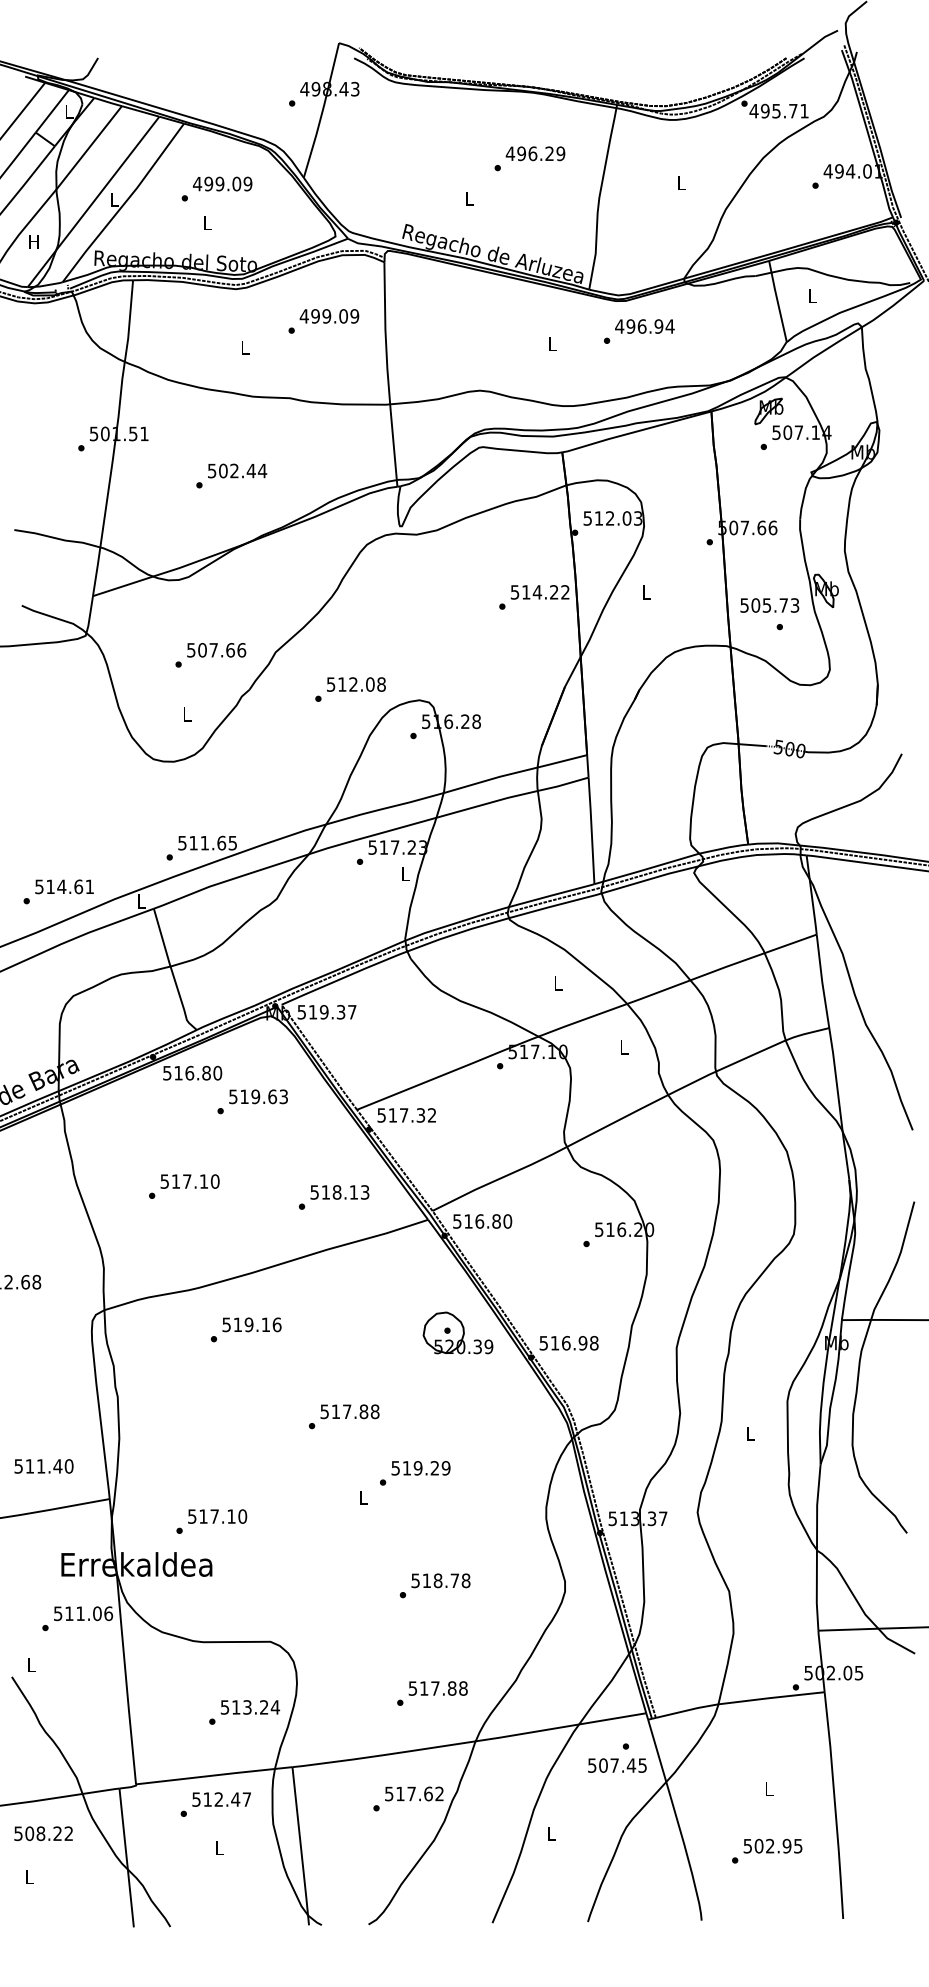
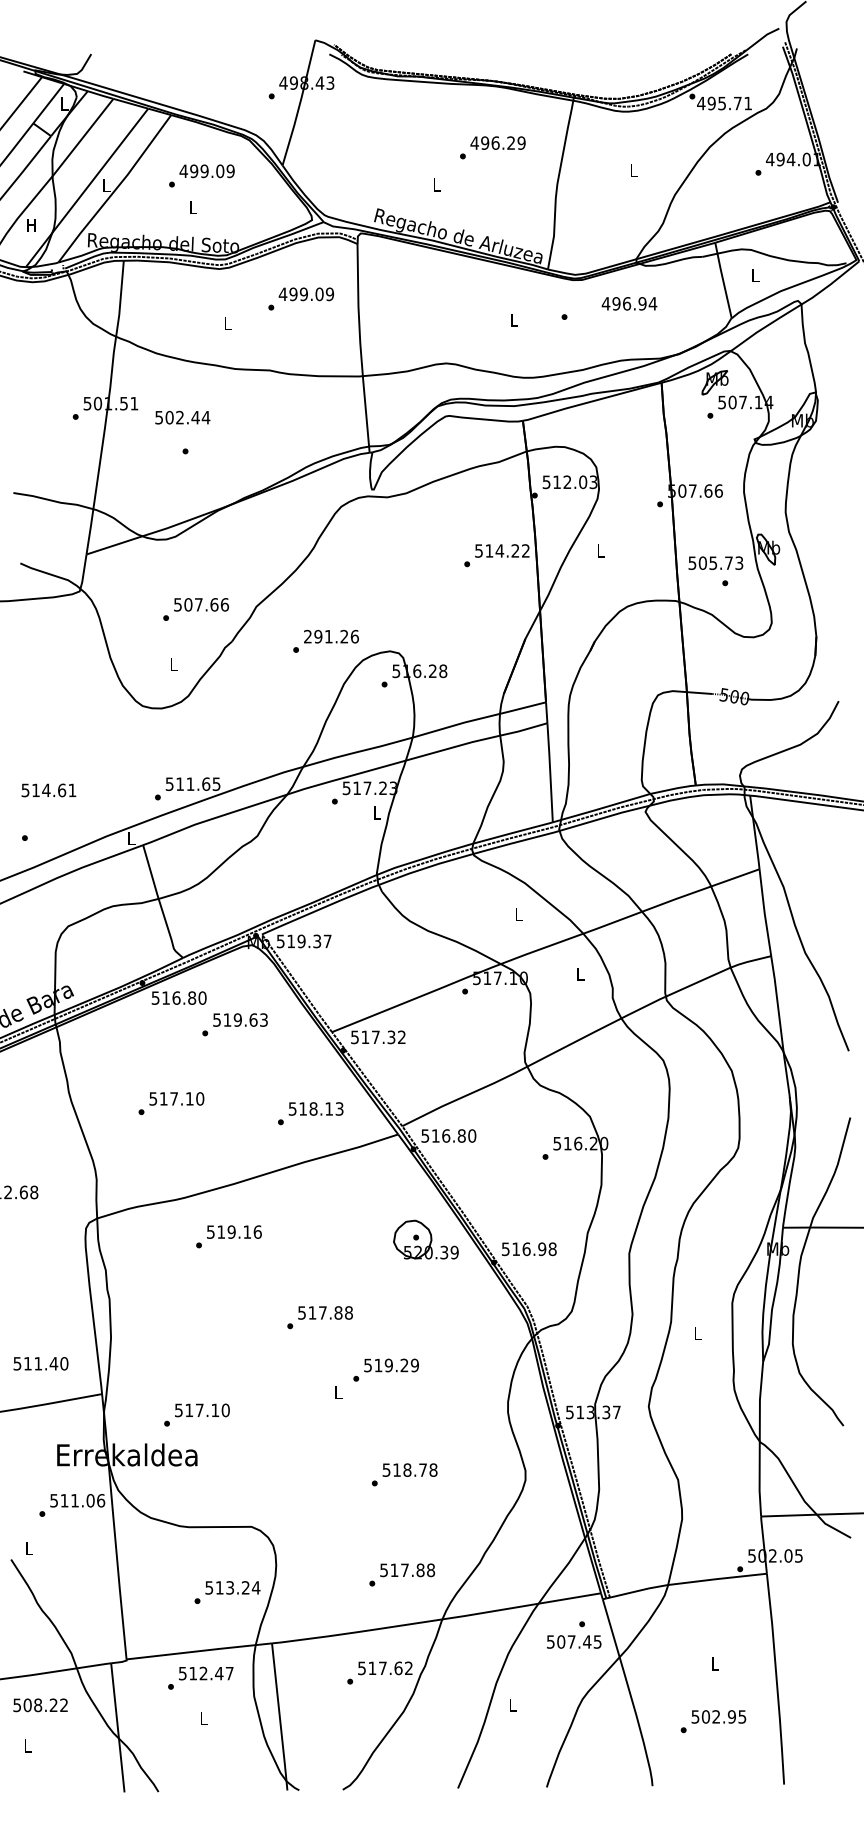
text: (644, 326) -> (629, 303), moved
text: (237, 470) -> (182, 417), moved
text: (356, 684) -> (331, 636), 512.08 -> 291.26
text: (64, 886) -> (48, 790), moved

